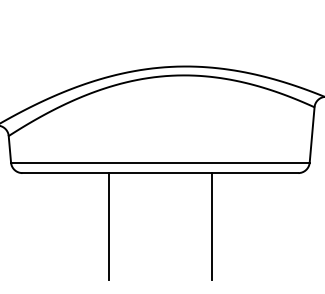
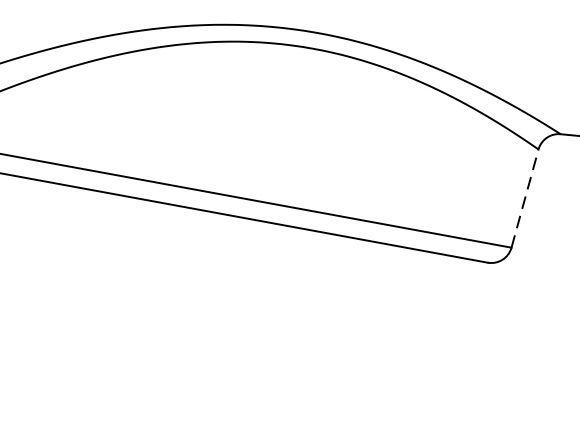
line: (312, 135) -> (525, 199), solid -> dashed
line: (109, 226) -> (129, 296), removed
line: (211, 226) -> (313, 330), removed

